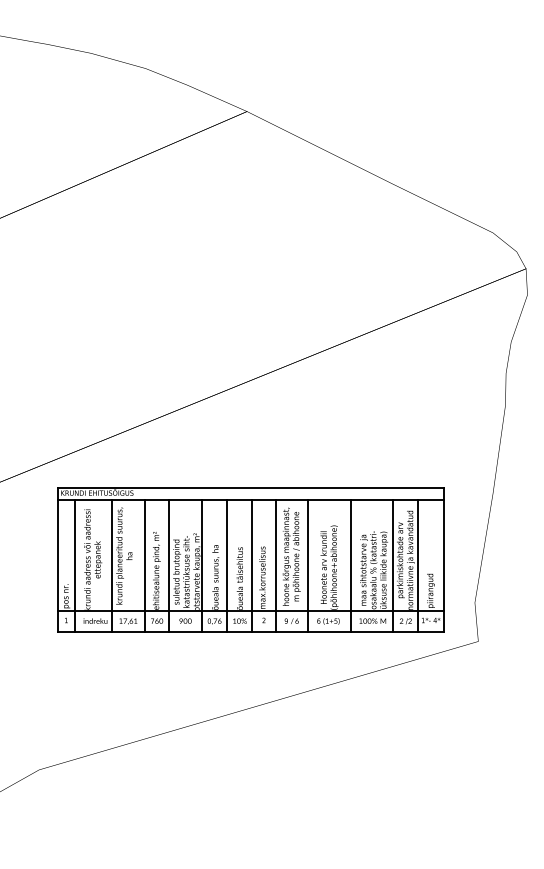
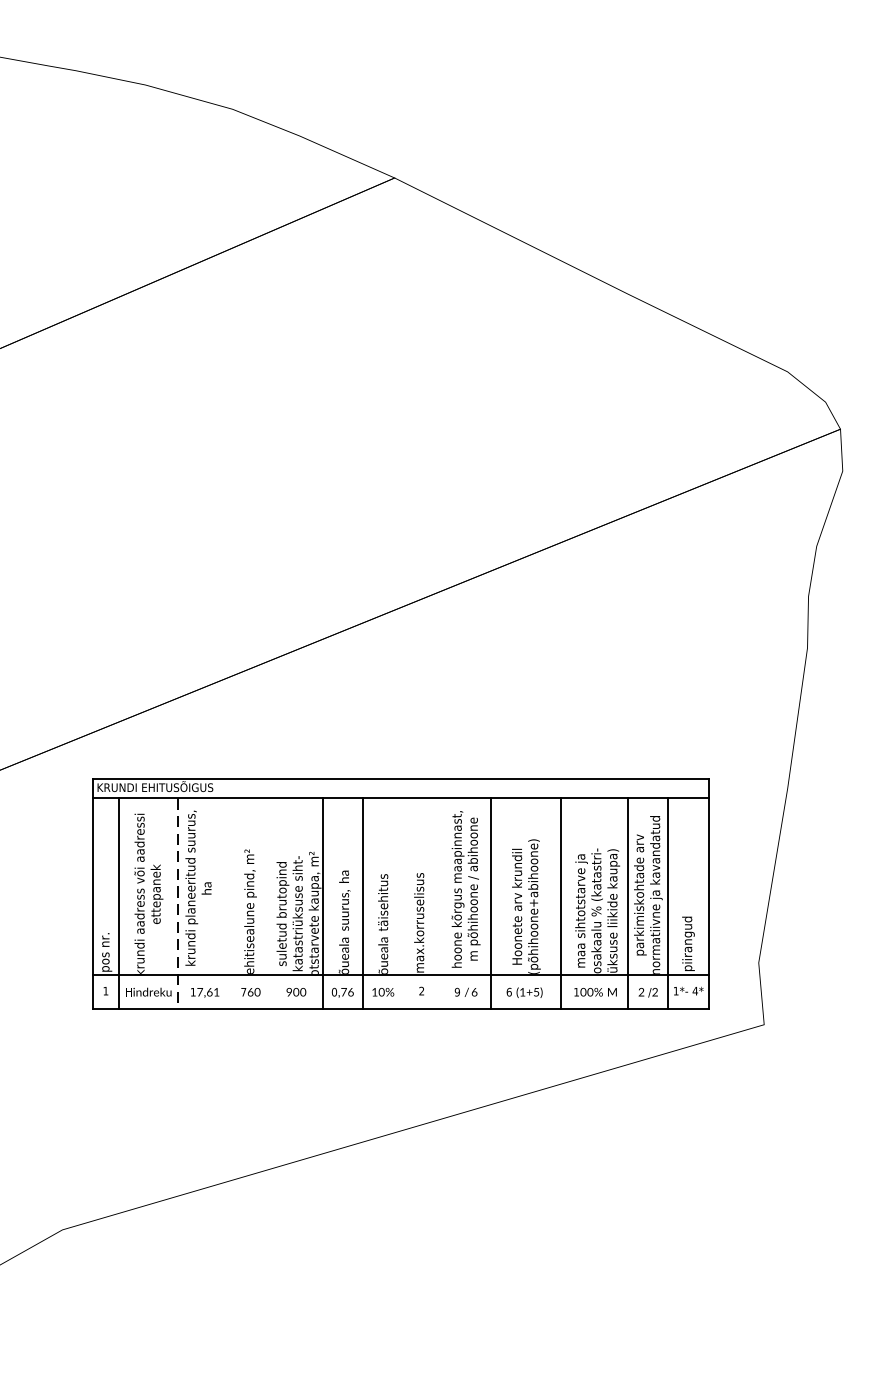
line: (111, 565) -> (178, 903), solid -> dashed
line: (145, 565) -> (232, 903), removed
line: (168, 565) -> (269, 903), removed
line: (252, 565) -> (403, 903), removed
line: (275, 565) -> (440, 903), removed

